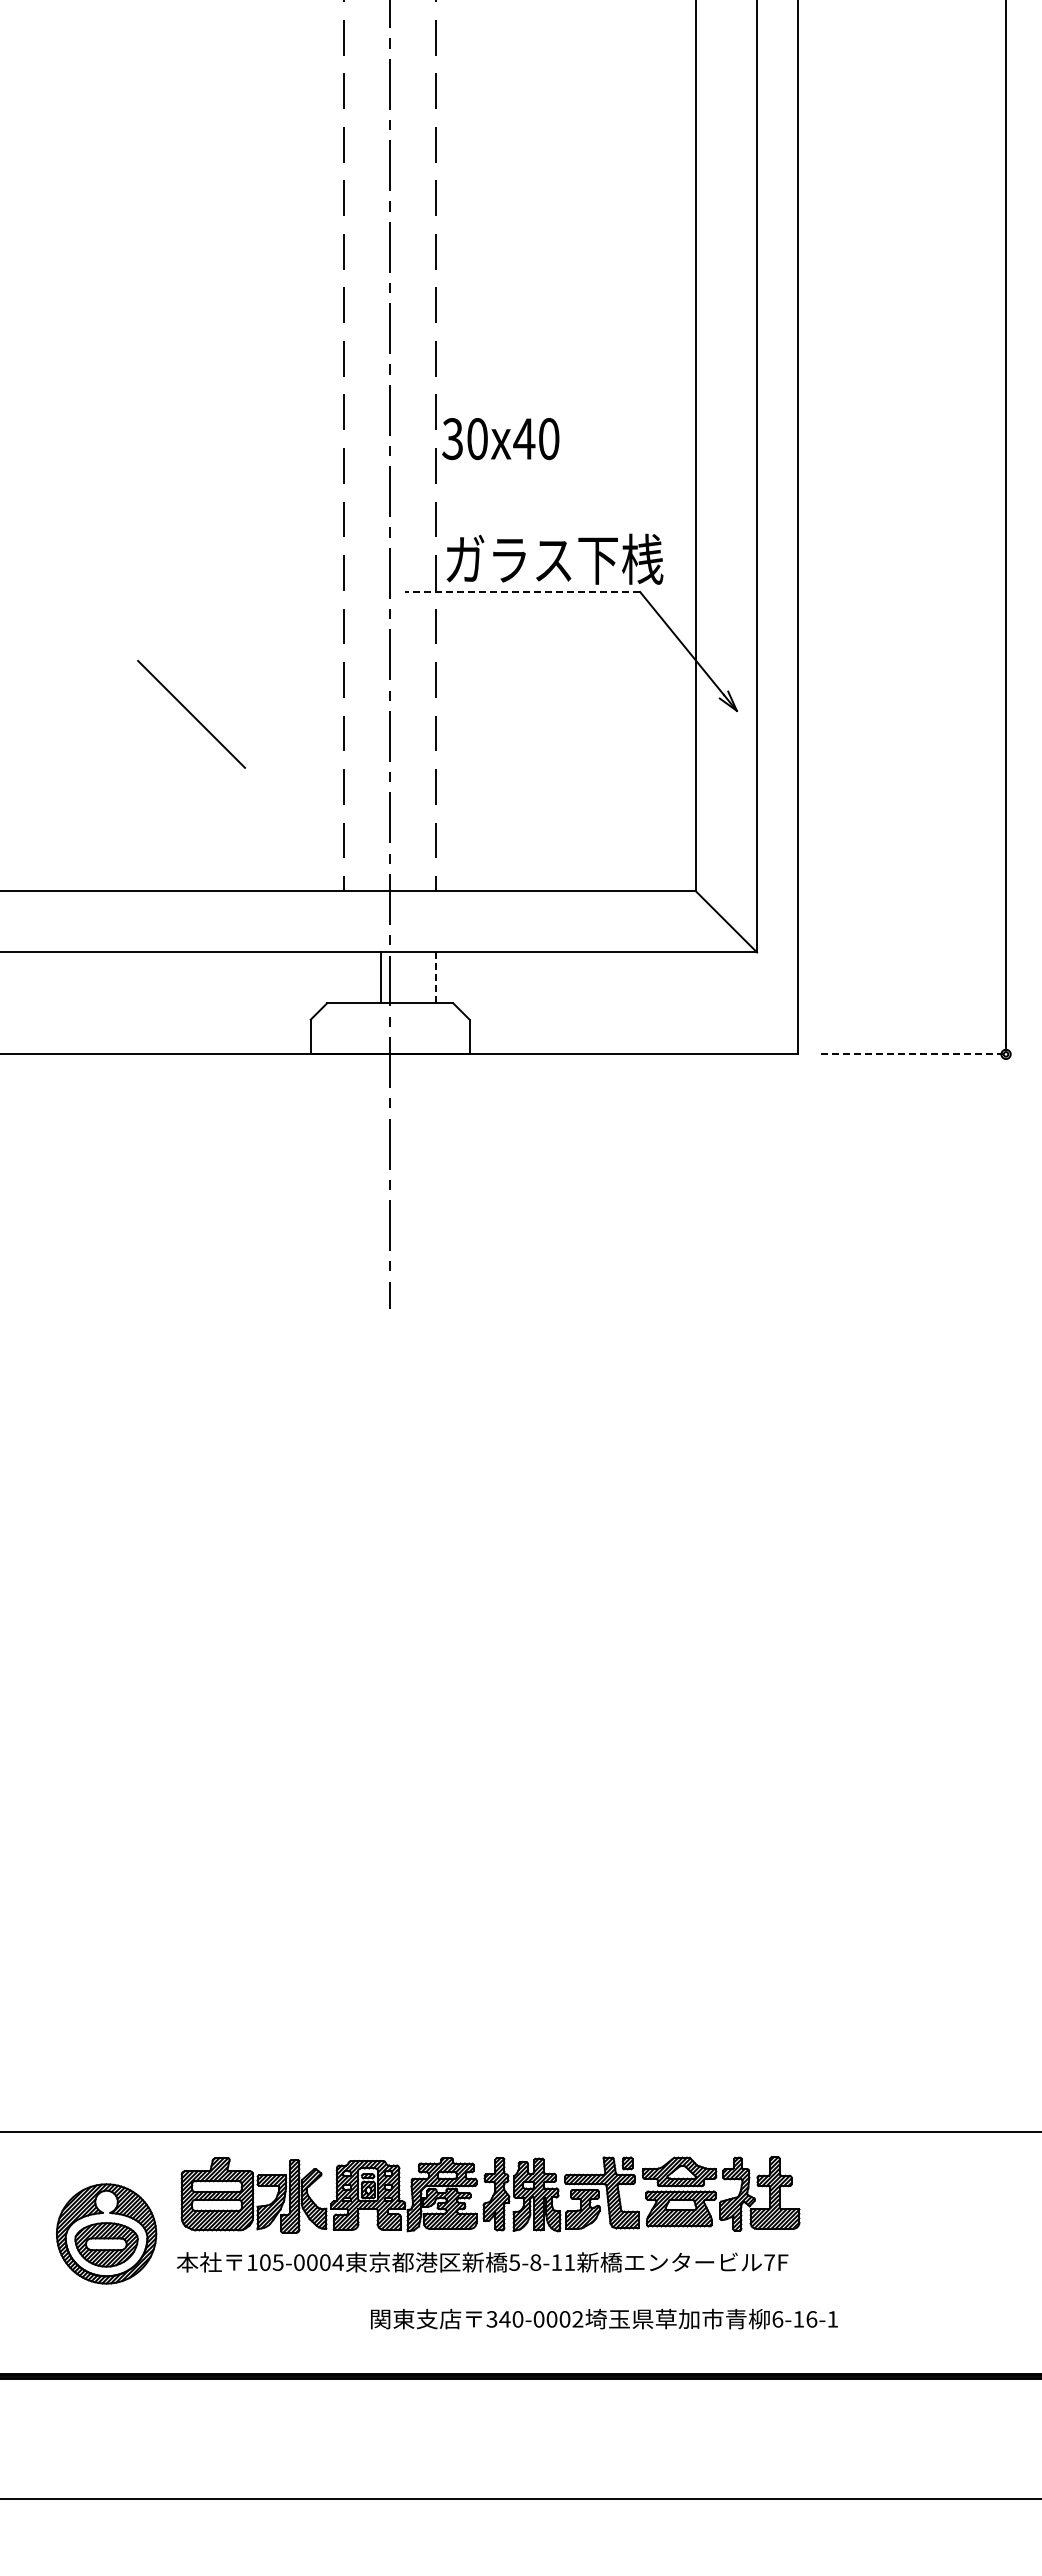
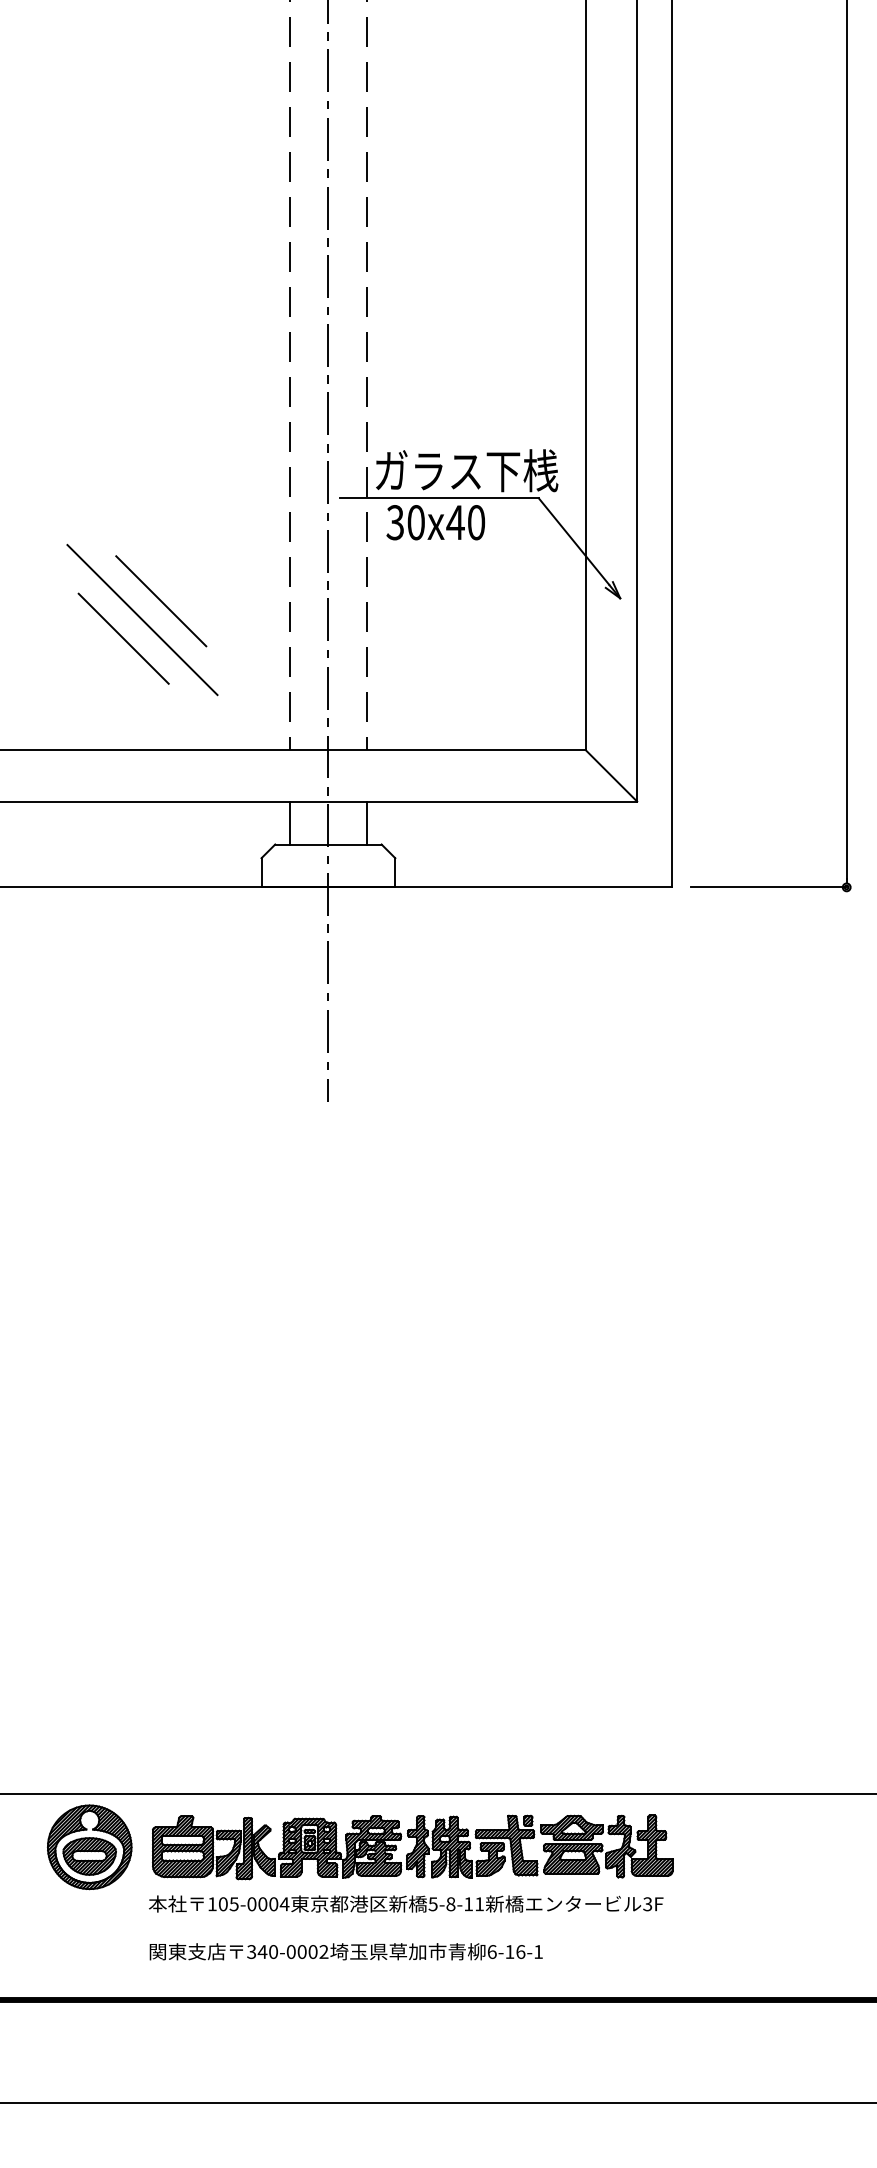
text: (500, 439) -> (435, 523), moved
line: (522, 592) -> (439, 498), dashed -> solid
line: (169, 736) -> (142, 619), added
line: (146, 758) -> (123, 638), added
line: (381, 977) -> (289, 822), moved
line: (436, 978) -> (367, 823), dashed -> solid
line: (914, 1054) -> (769, 887), dashed -> solid
part: (106, 2233) -> (89, 1846), moved
text: (769, 2262) -> (647, 1904), 7F -> 3F
text: (604, 2318) -> (346, 1951), moved

